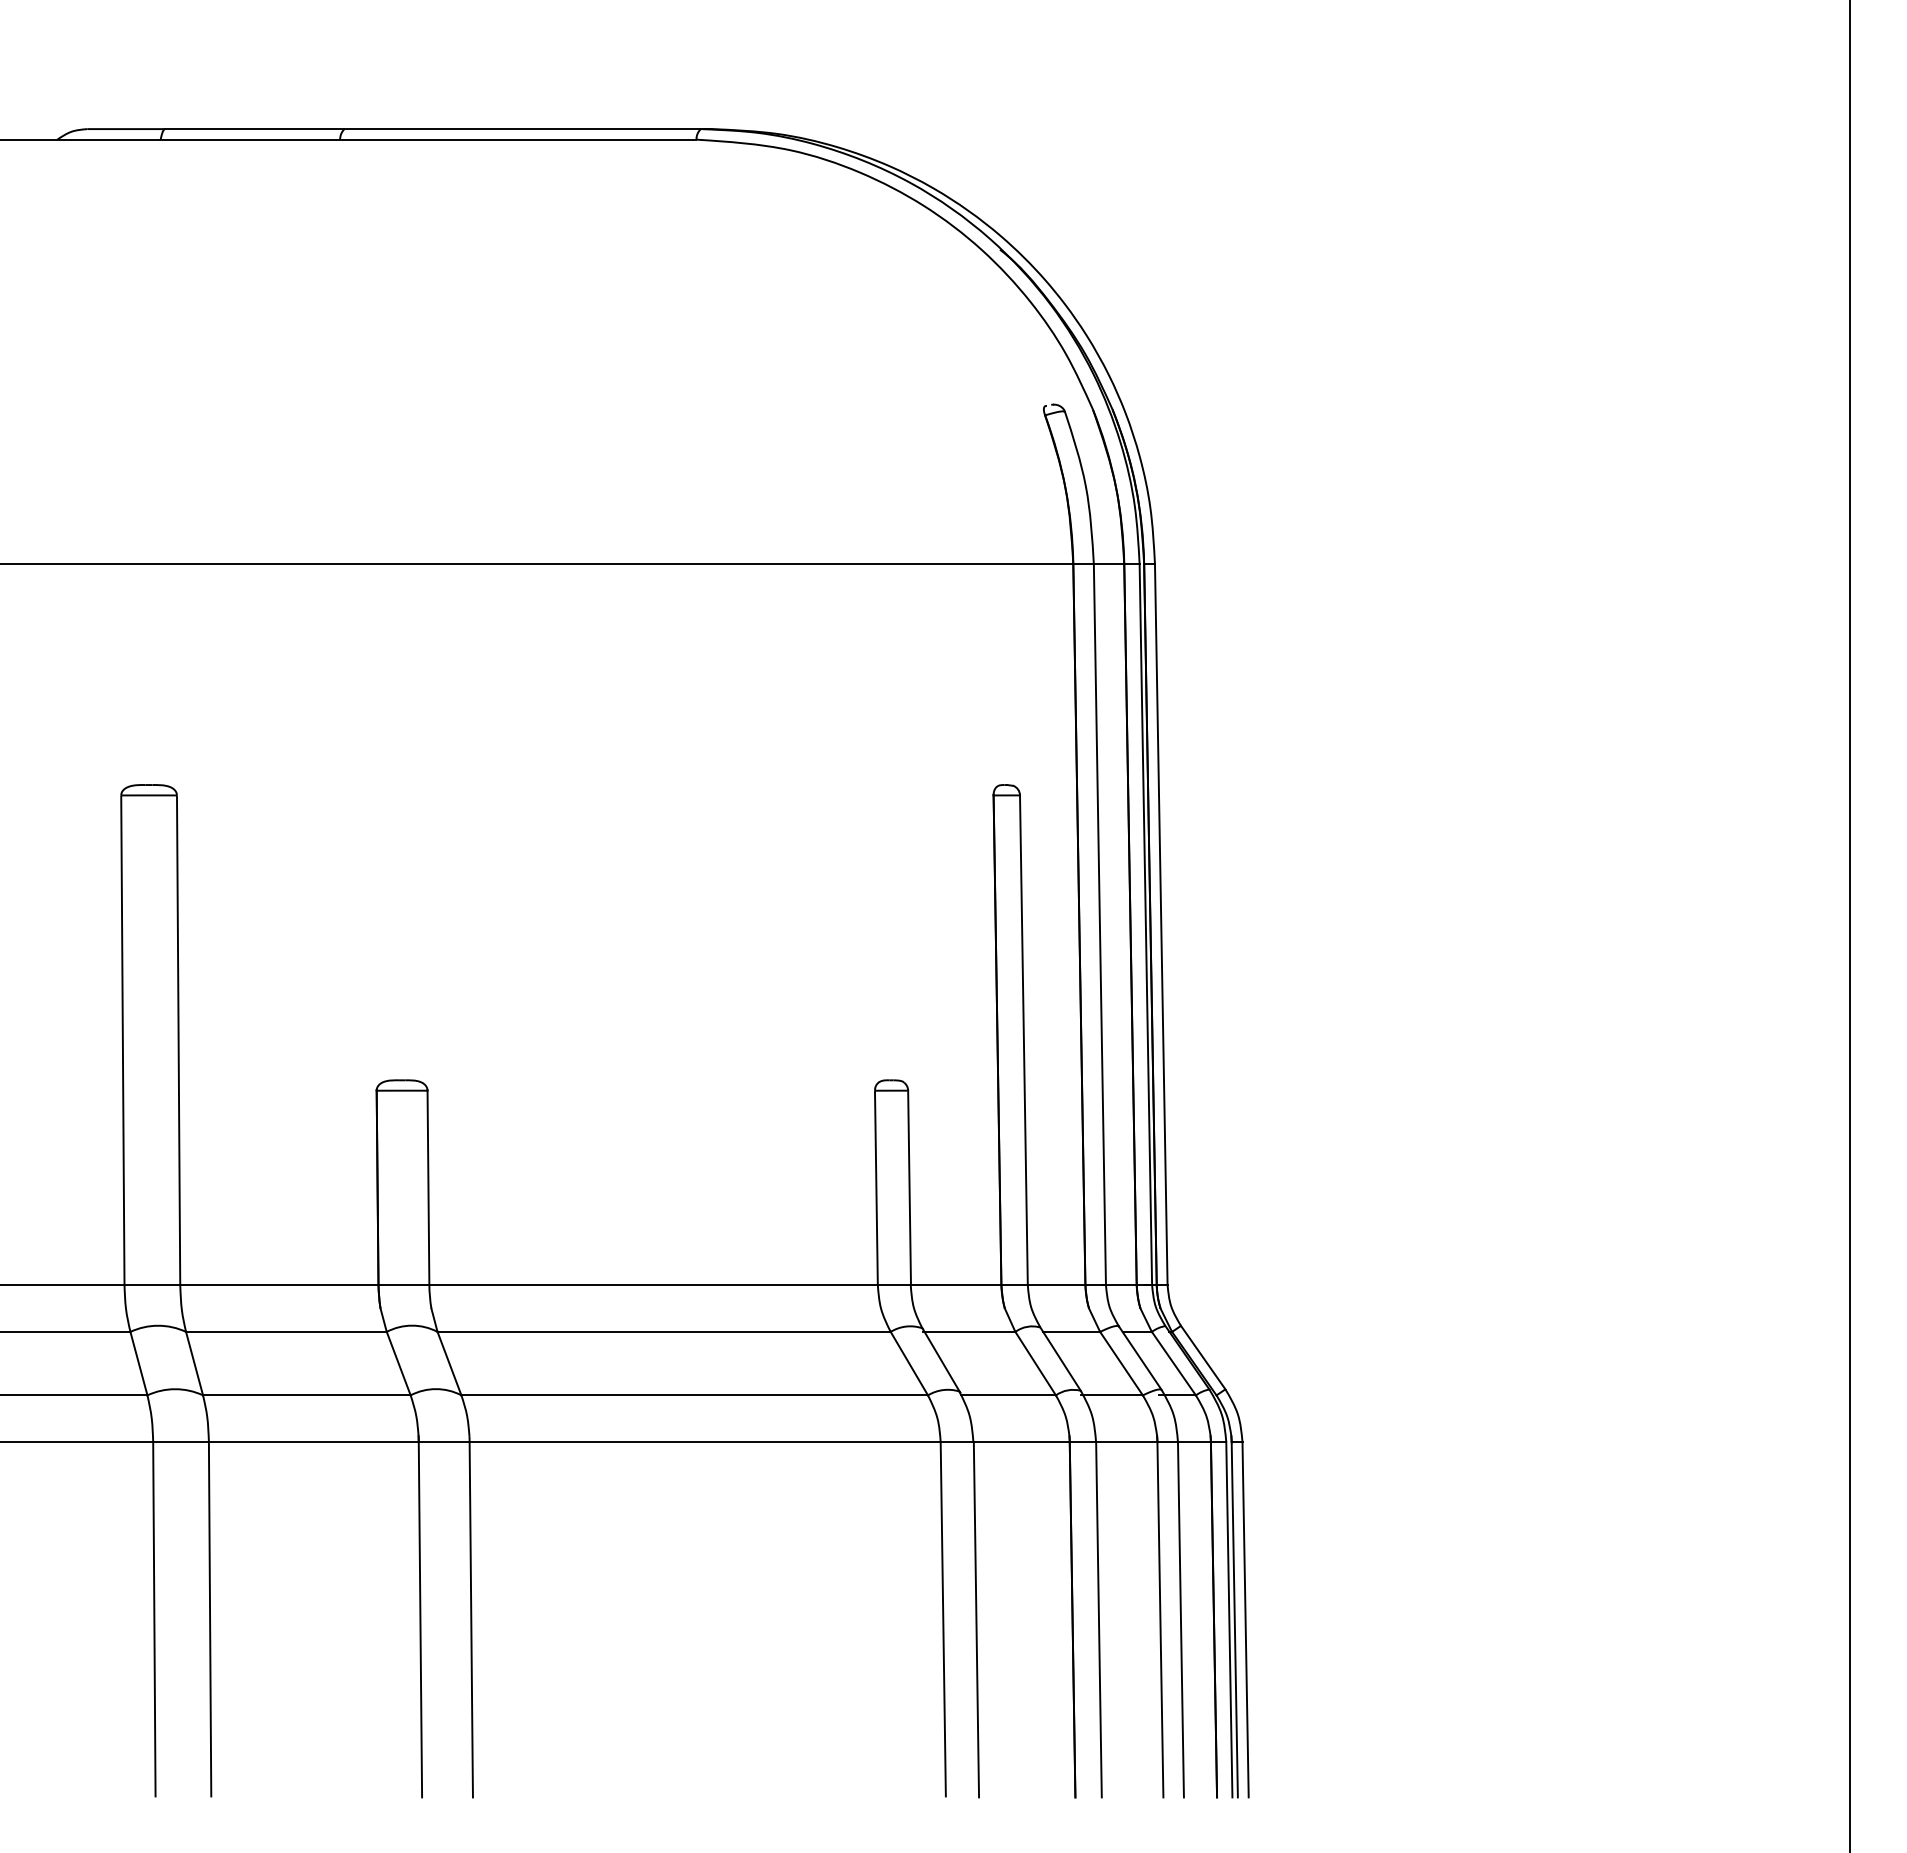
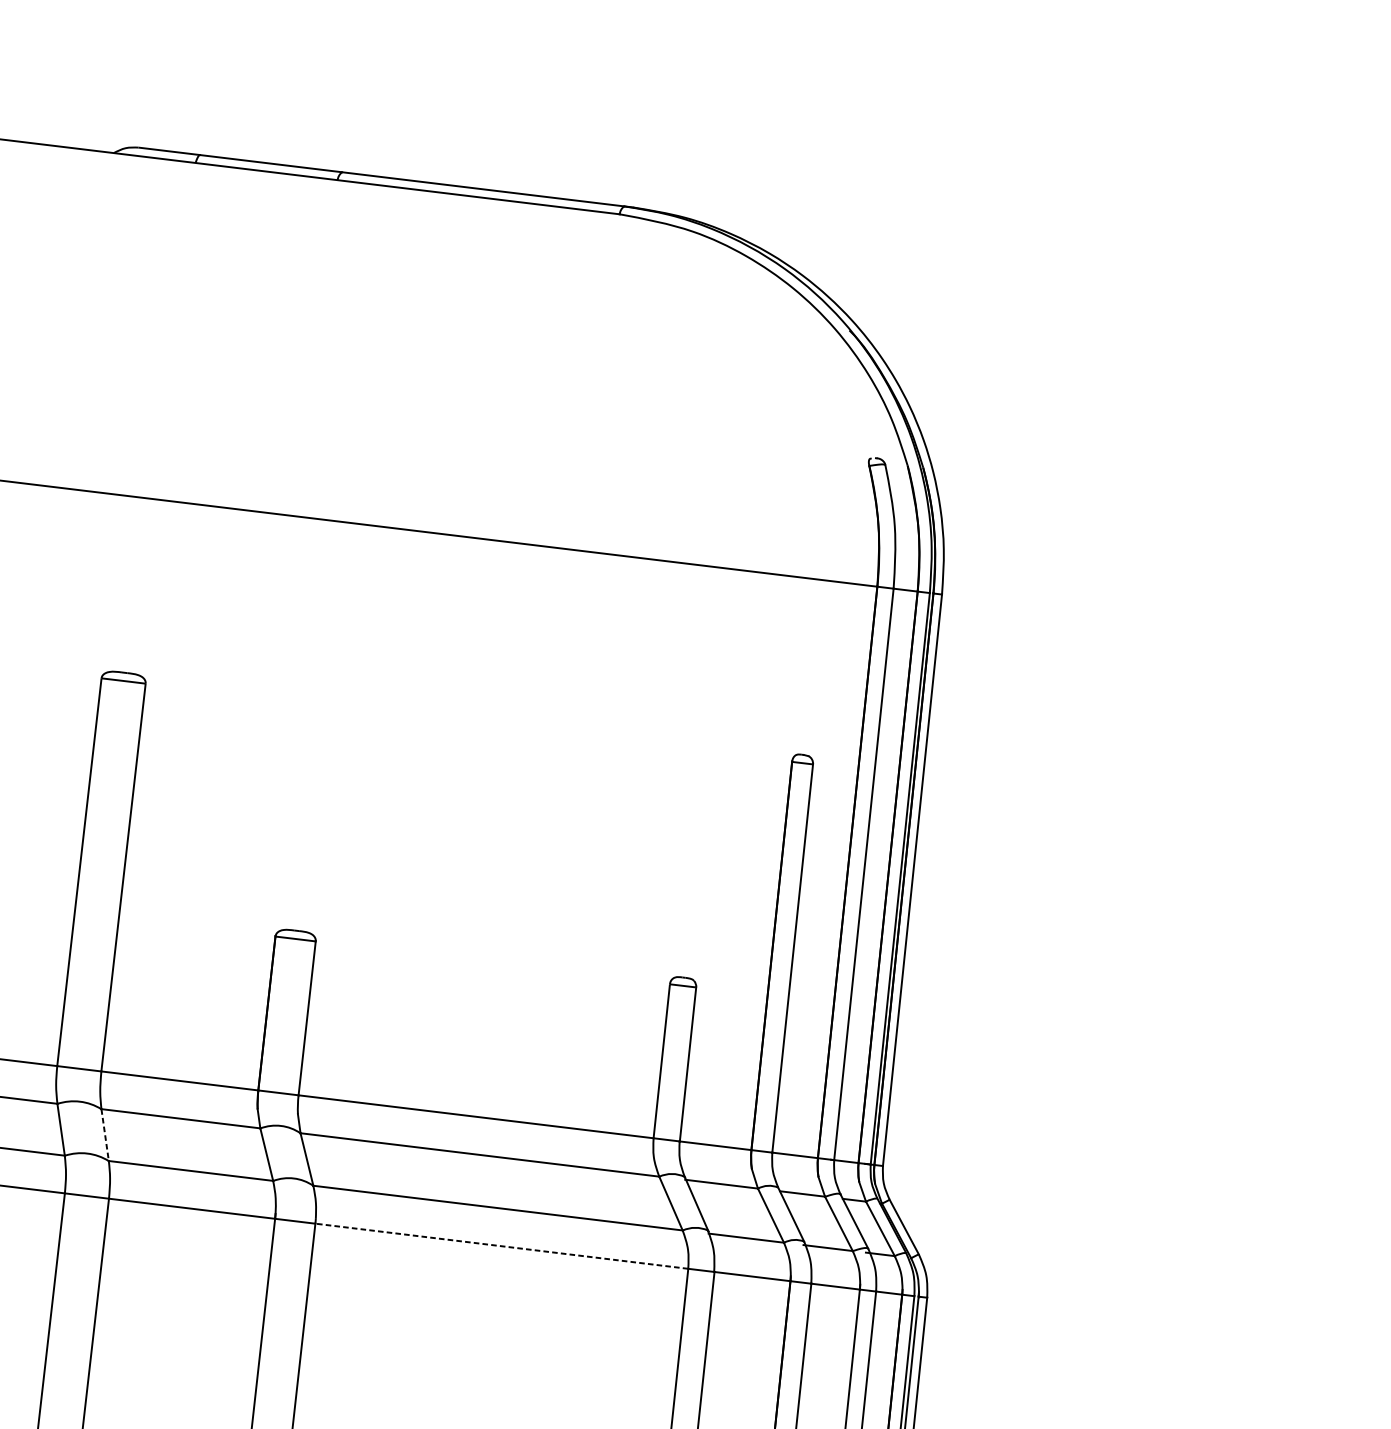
line: (194, 1363) -> (105, 1135), solid -> dashed
line: (705, 1442) -> (502, 1246), solid -> dashed

